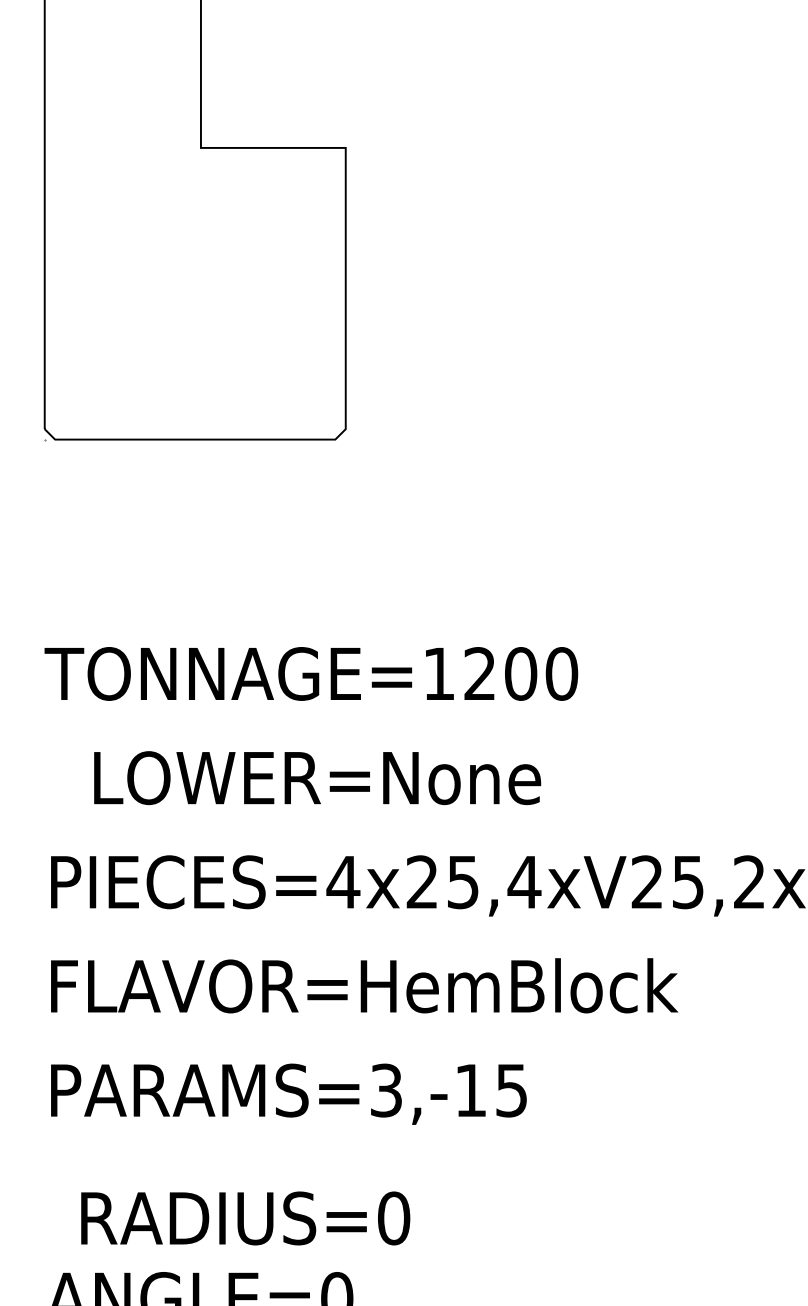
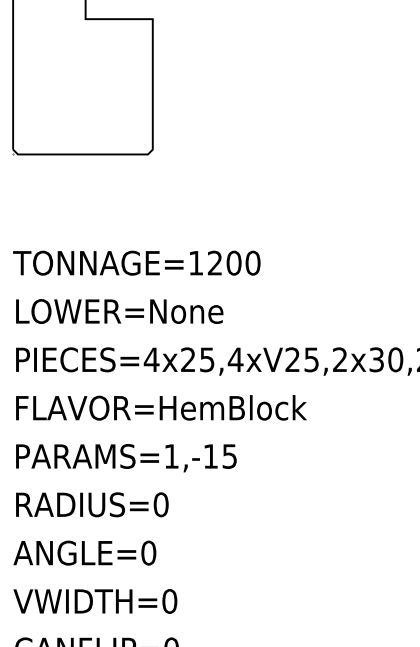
text: (317, 778) -> (119, 311), moved
text: (386, 1090) -> (171, 456), PARAMS=3,-15 -> PARAMS=1,-15
text: (245, 1217) -> (92, 504), moved

